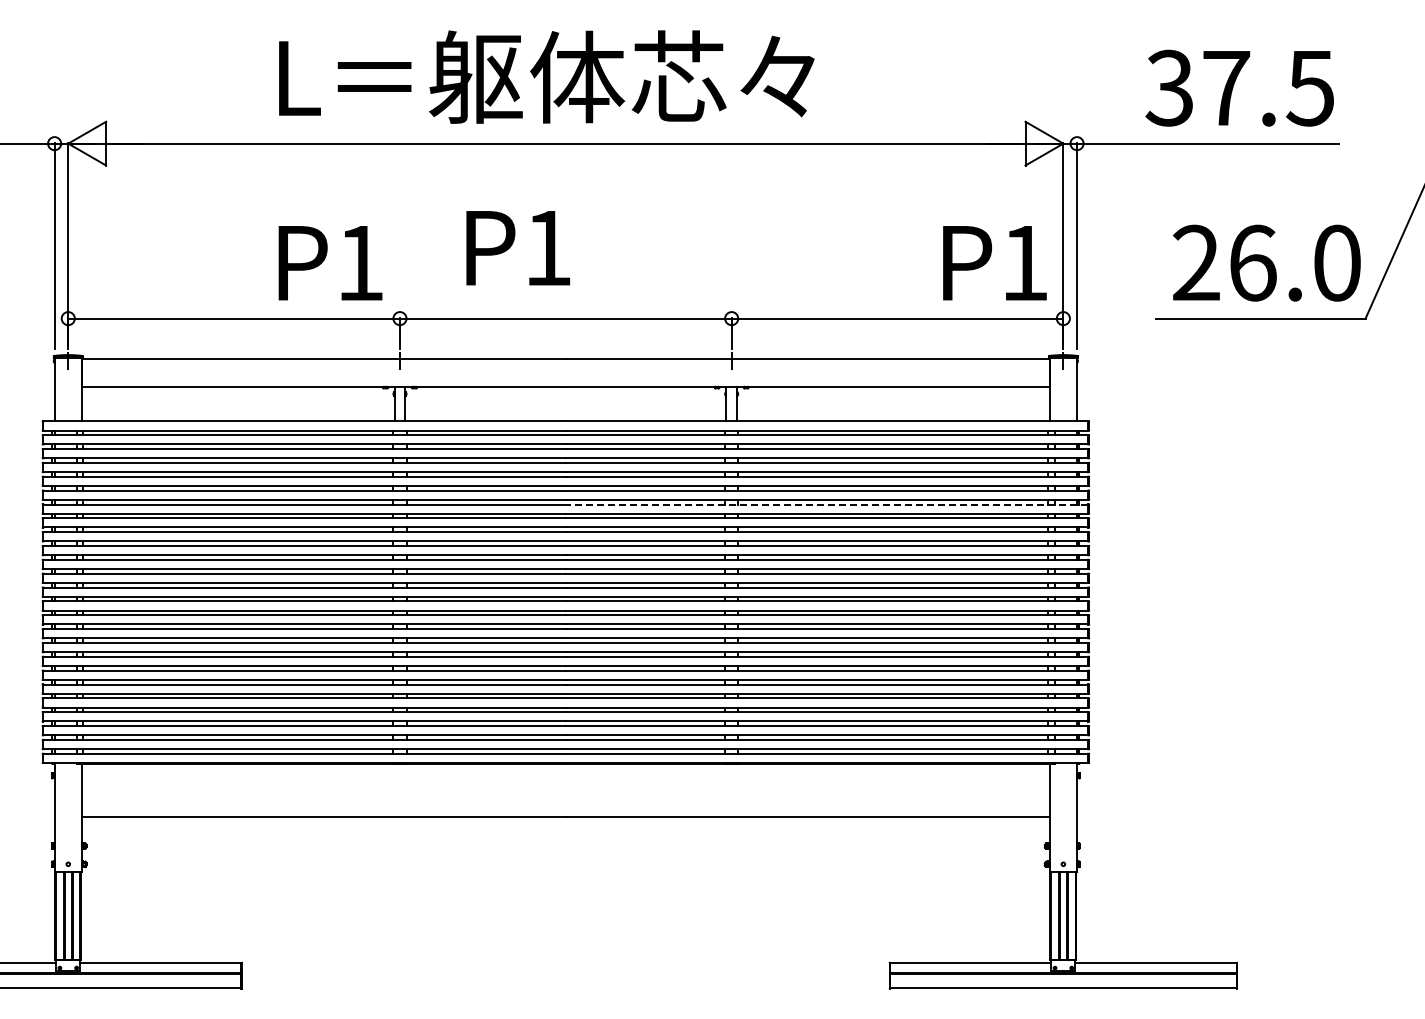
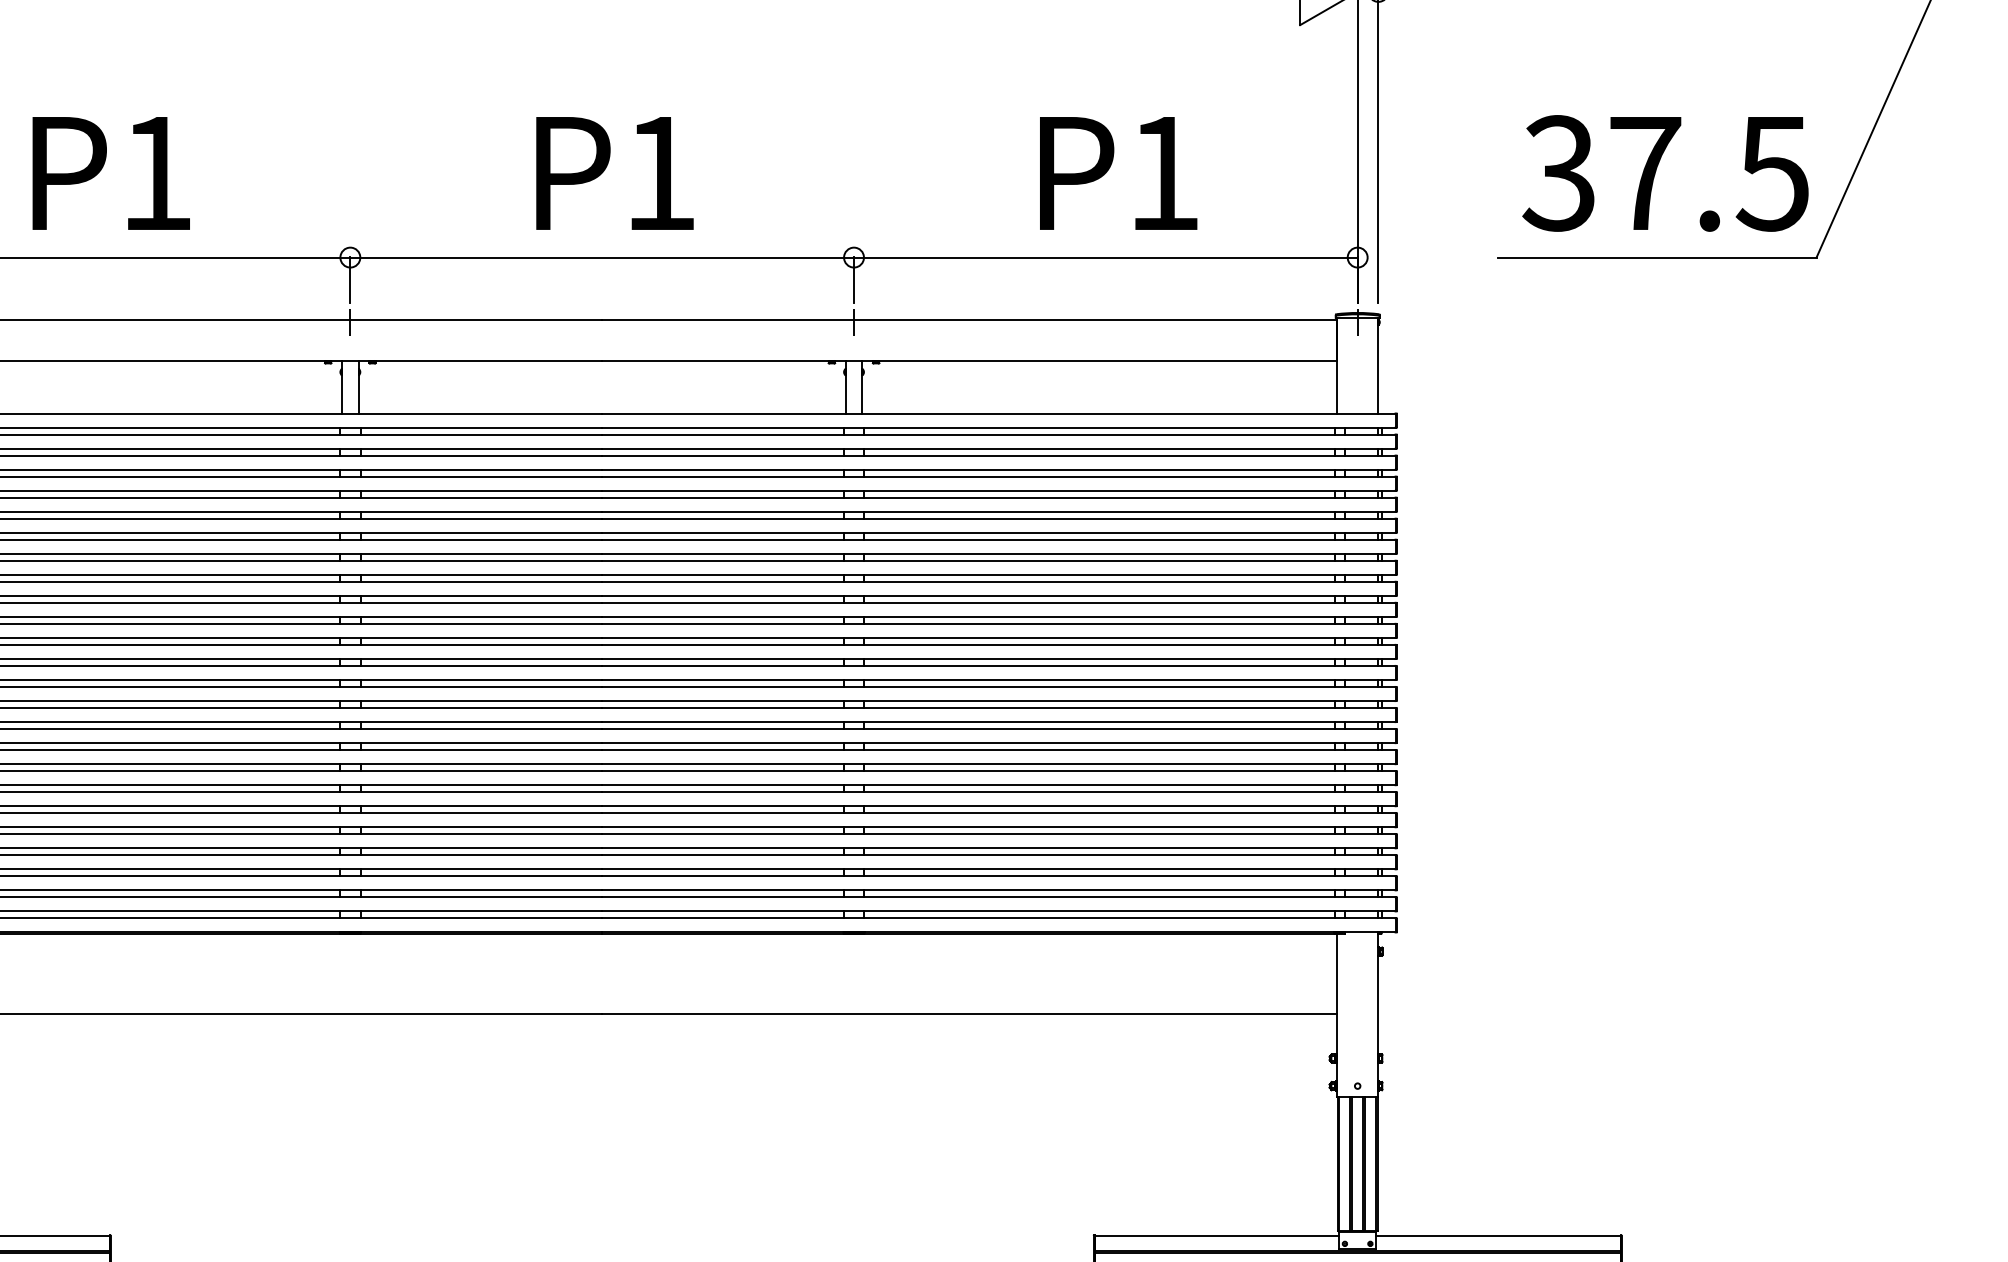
text: (517, 248) -> (613, 173), moved
text: (1265, 262) -> (1664, 172), 26.0 -> 37.5
text: (330, 263) -> (111, 173), moved
text: (994, 263) -> (1117, 173), moved
line: (826, 504) -> (997, 539), dashed -> solid

